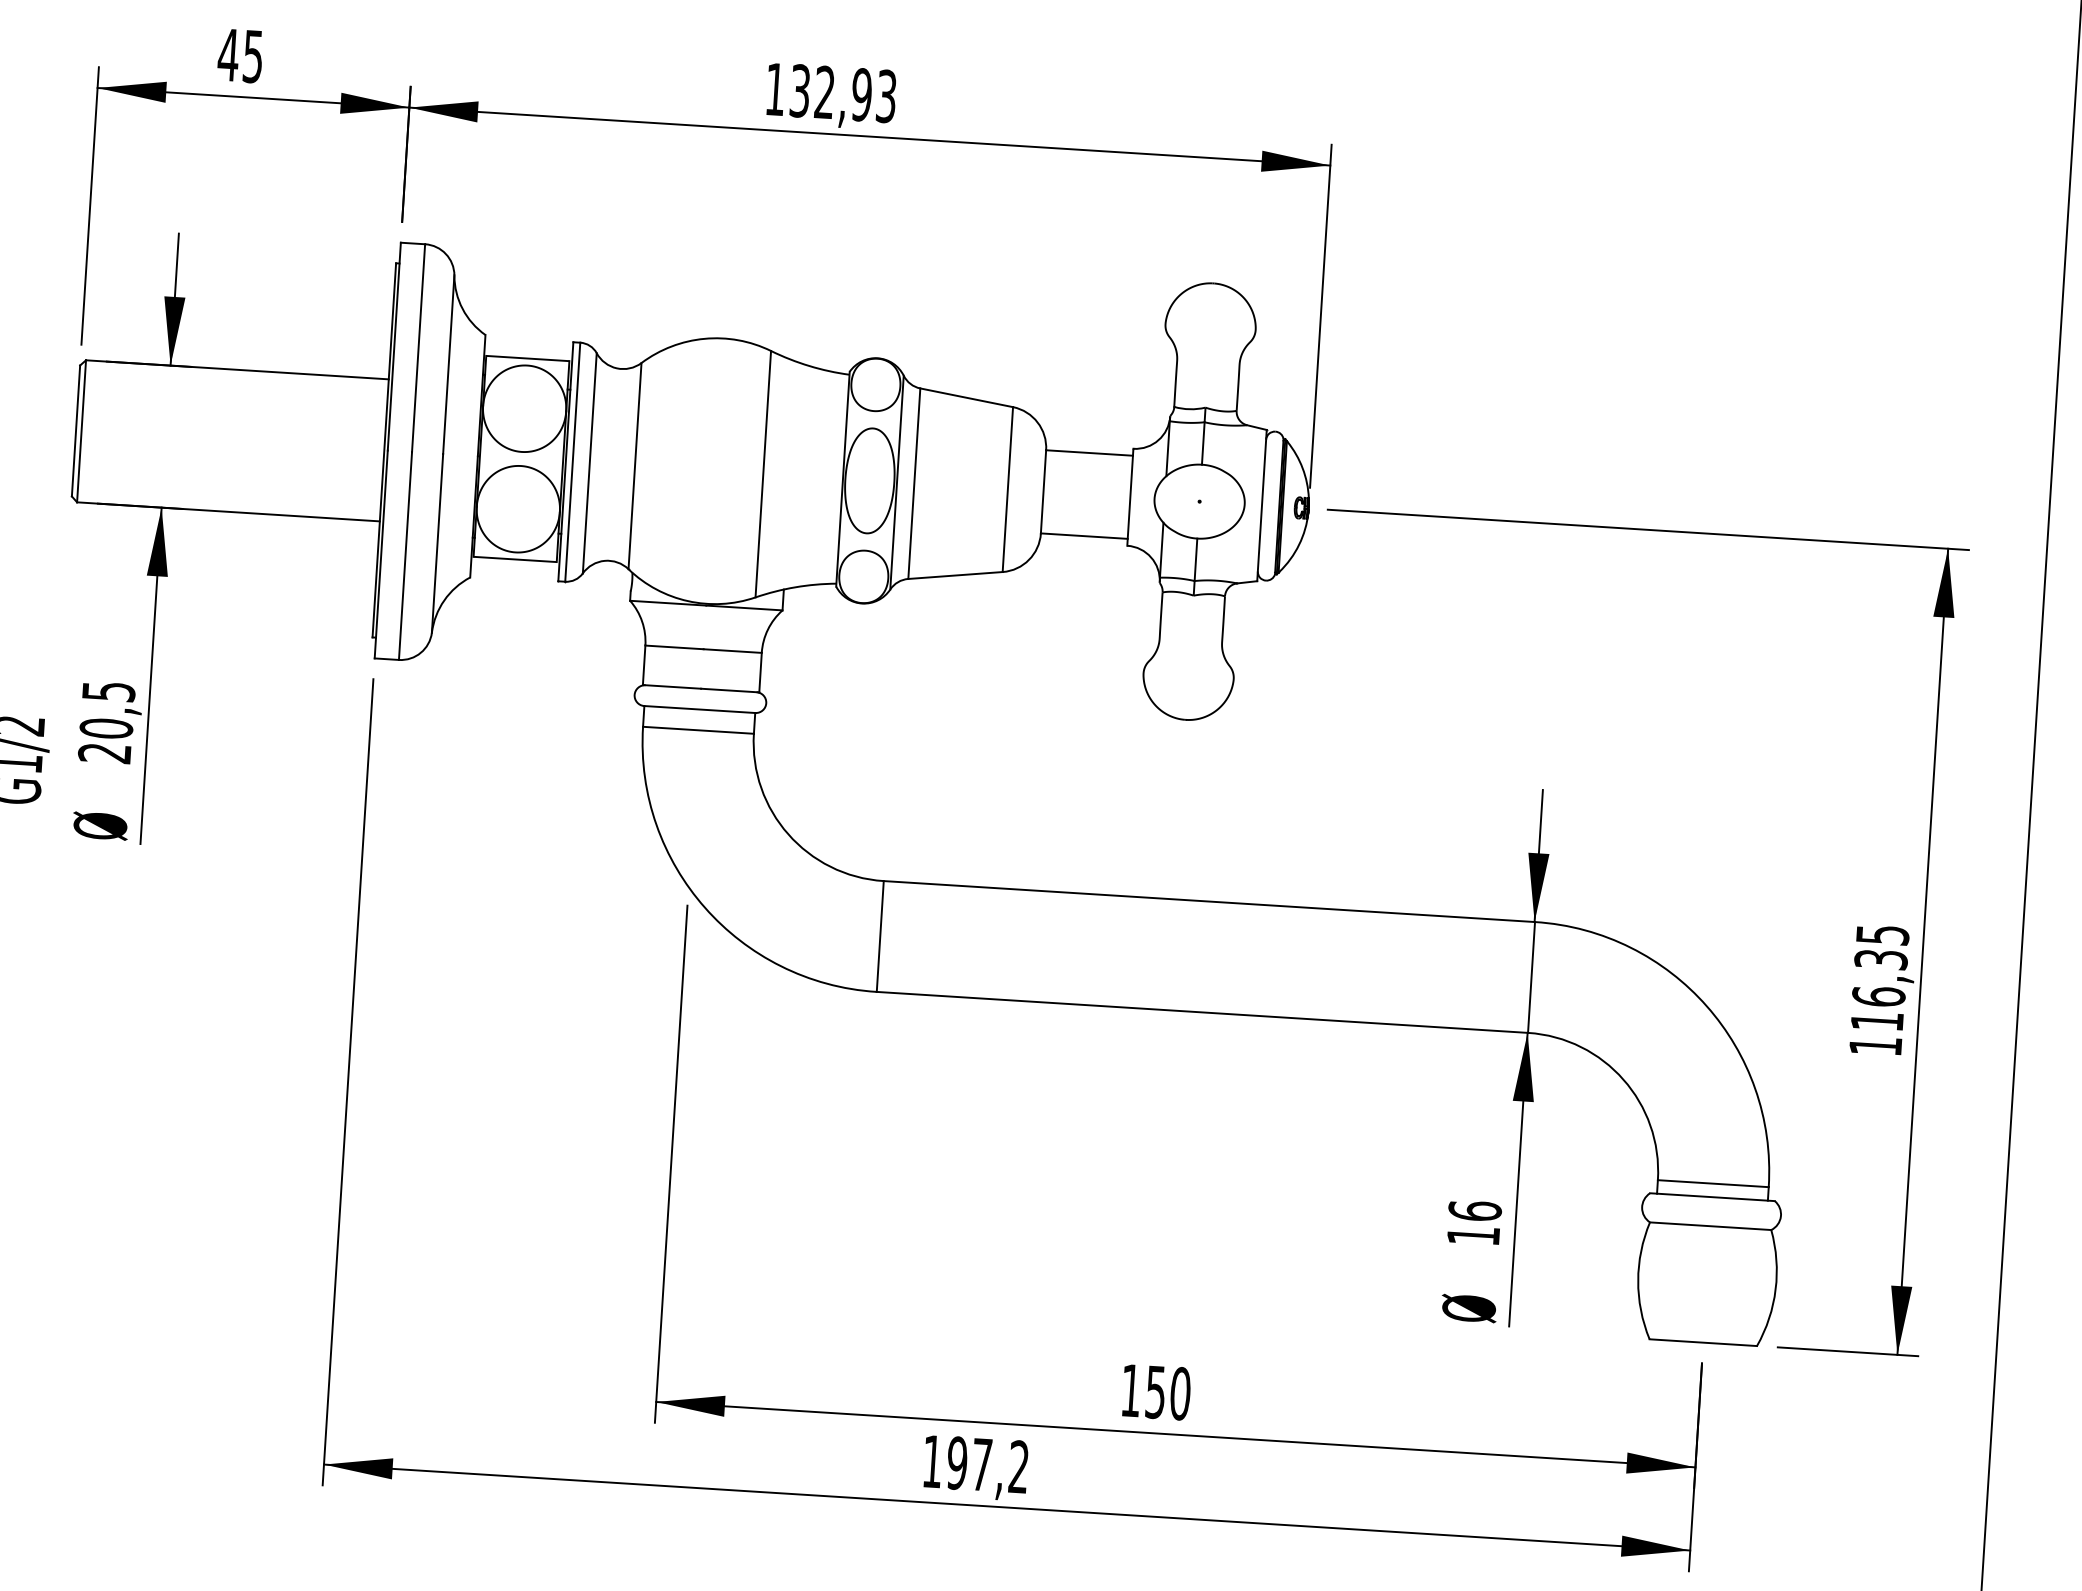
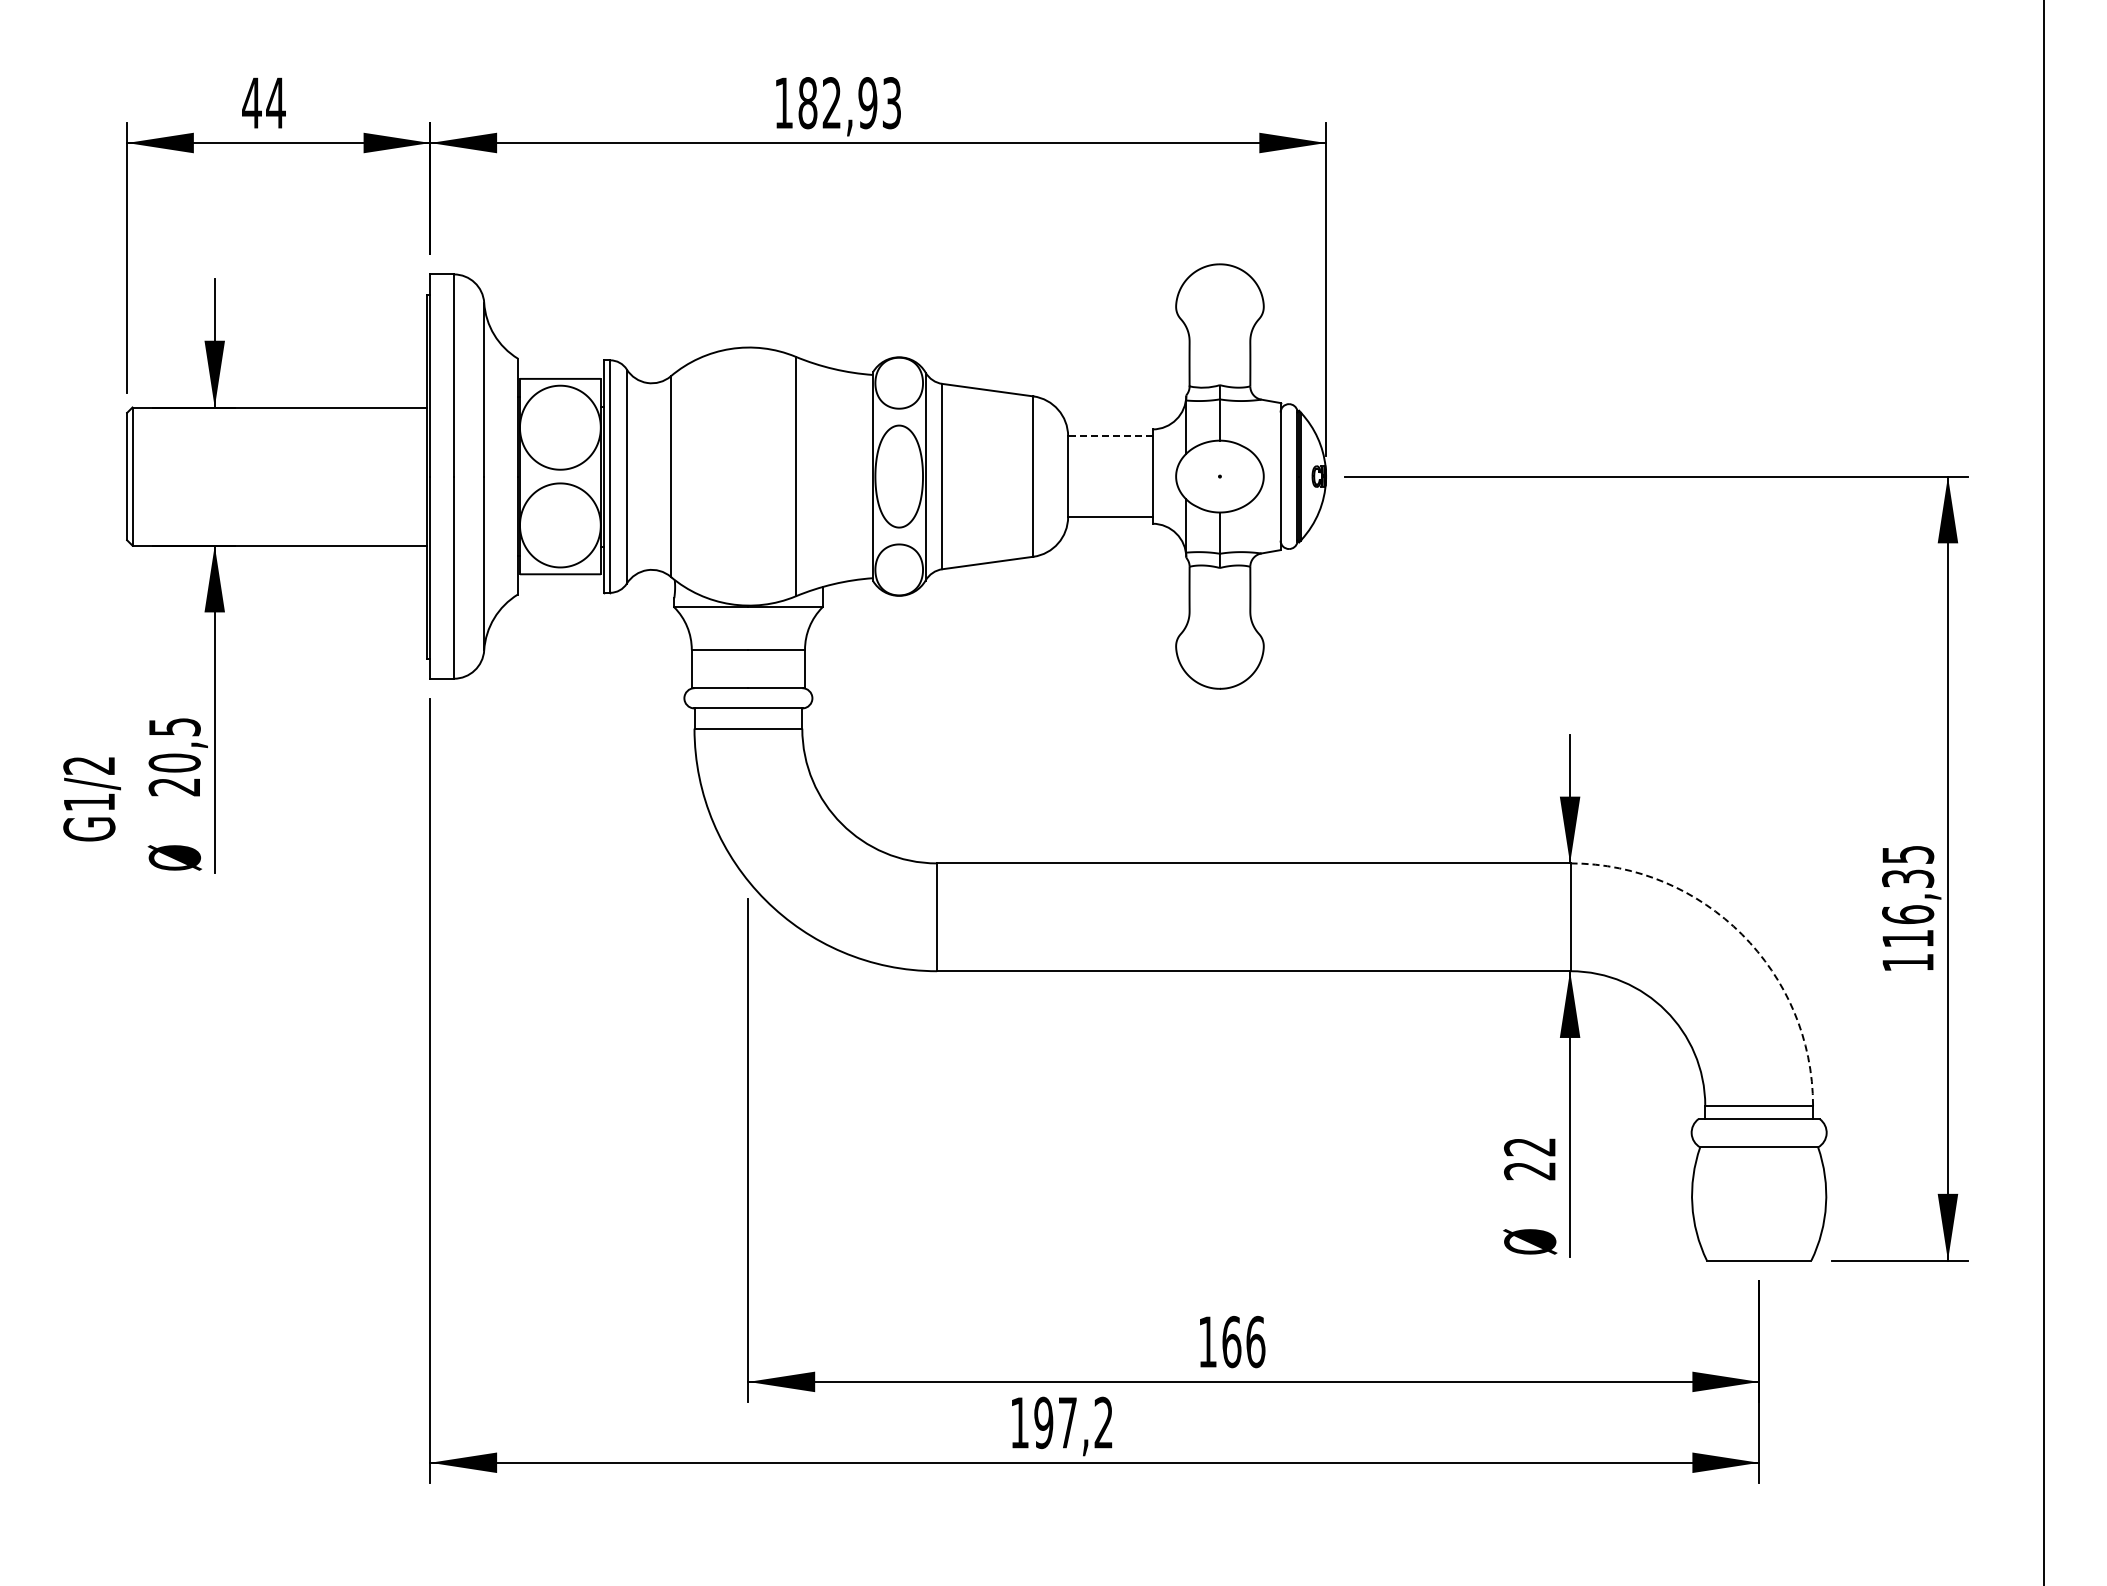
text: (252, 56) -> (275, 103), 45 -> 44
text: (799, 91) -> (807, 103), 132,93 -> 182,93
line: (1088, 453) -> (1109, 436), solid -> dashed
arc: (1707, 1006) -> (1742, 934), solid -> dashed
text: (1474, 1222) -> (1530, 1158), 16 -> 22
text: (1167, 1392) -> (1243, 1341), 150 -> 166

